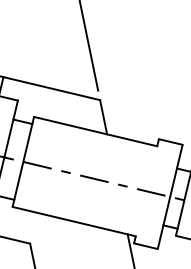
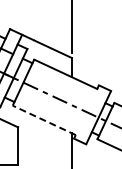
line: (74, 221) -> (44, 120), solid -> dashed

